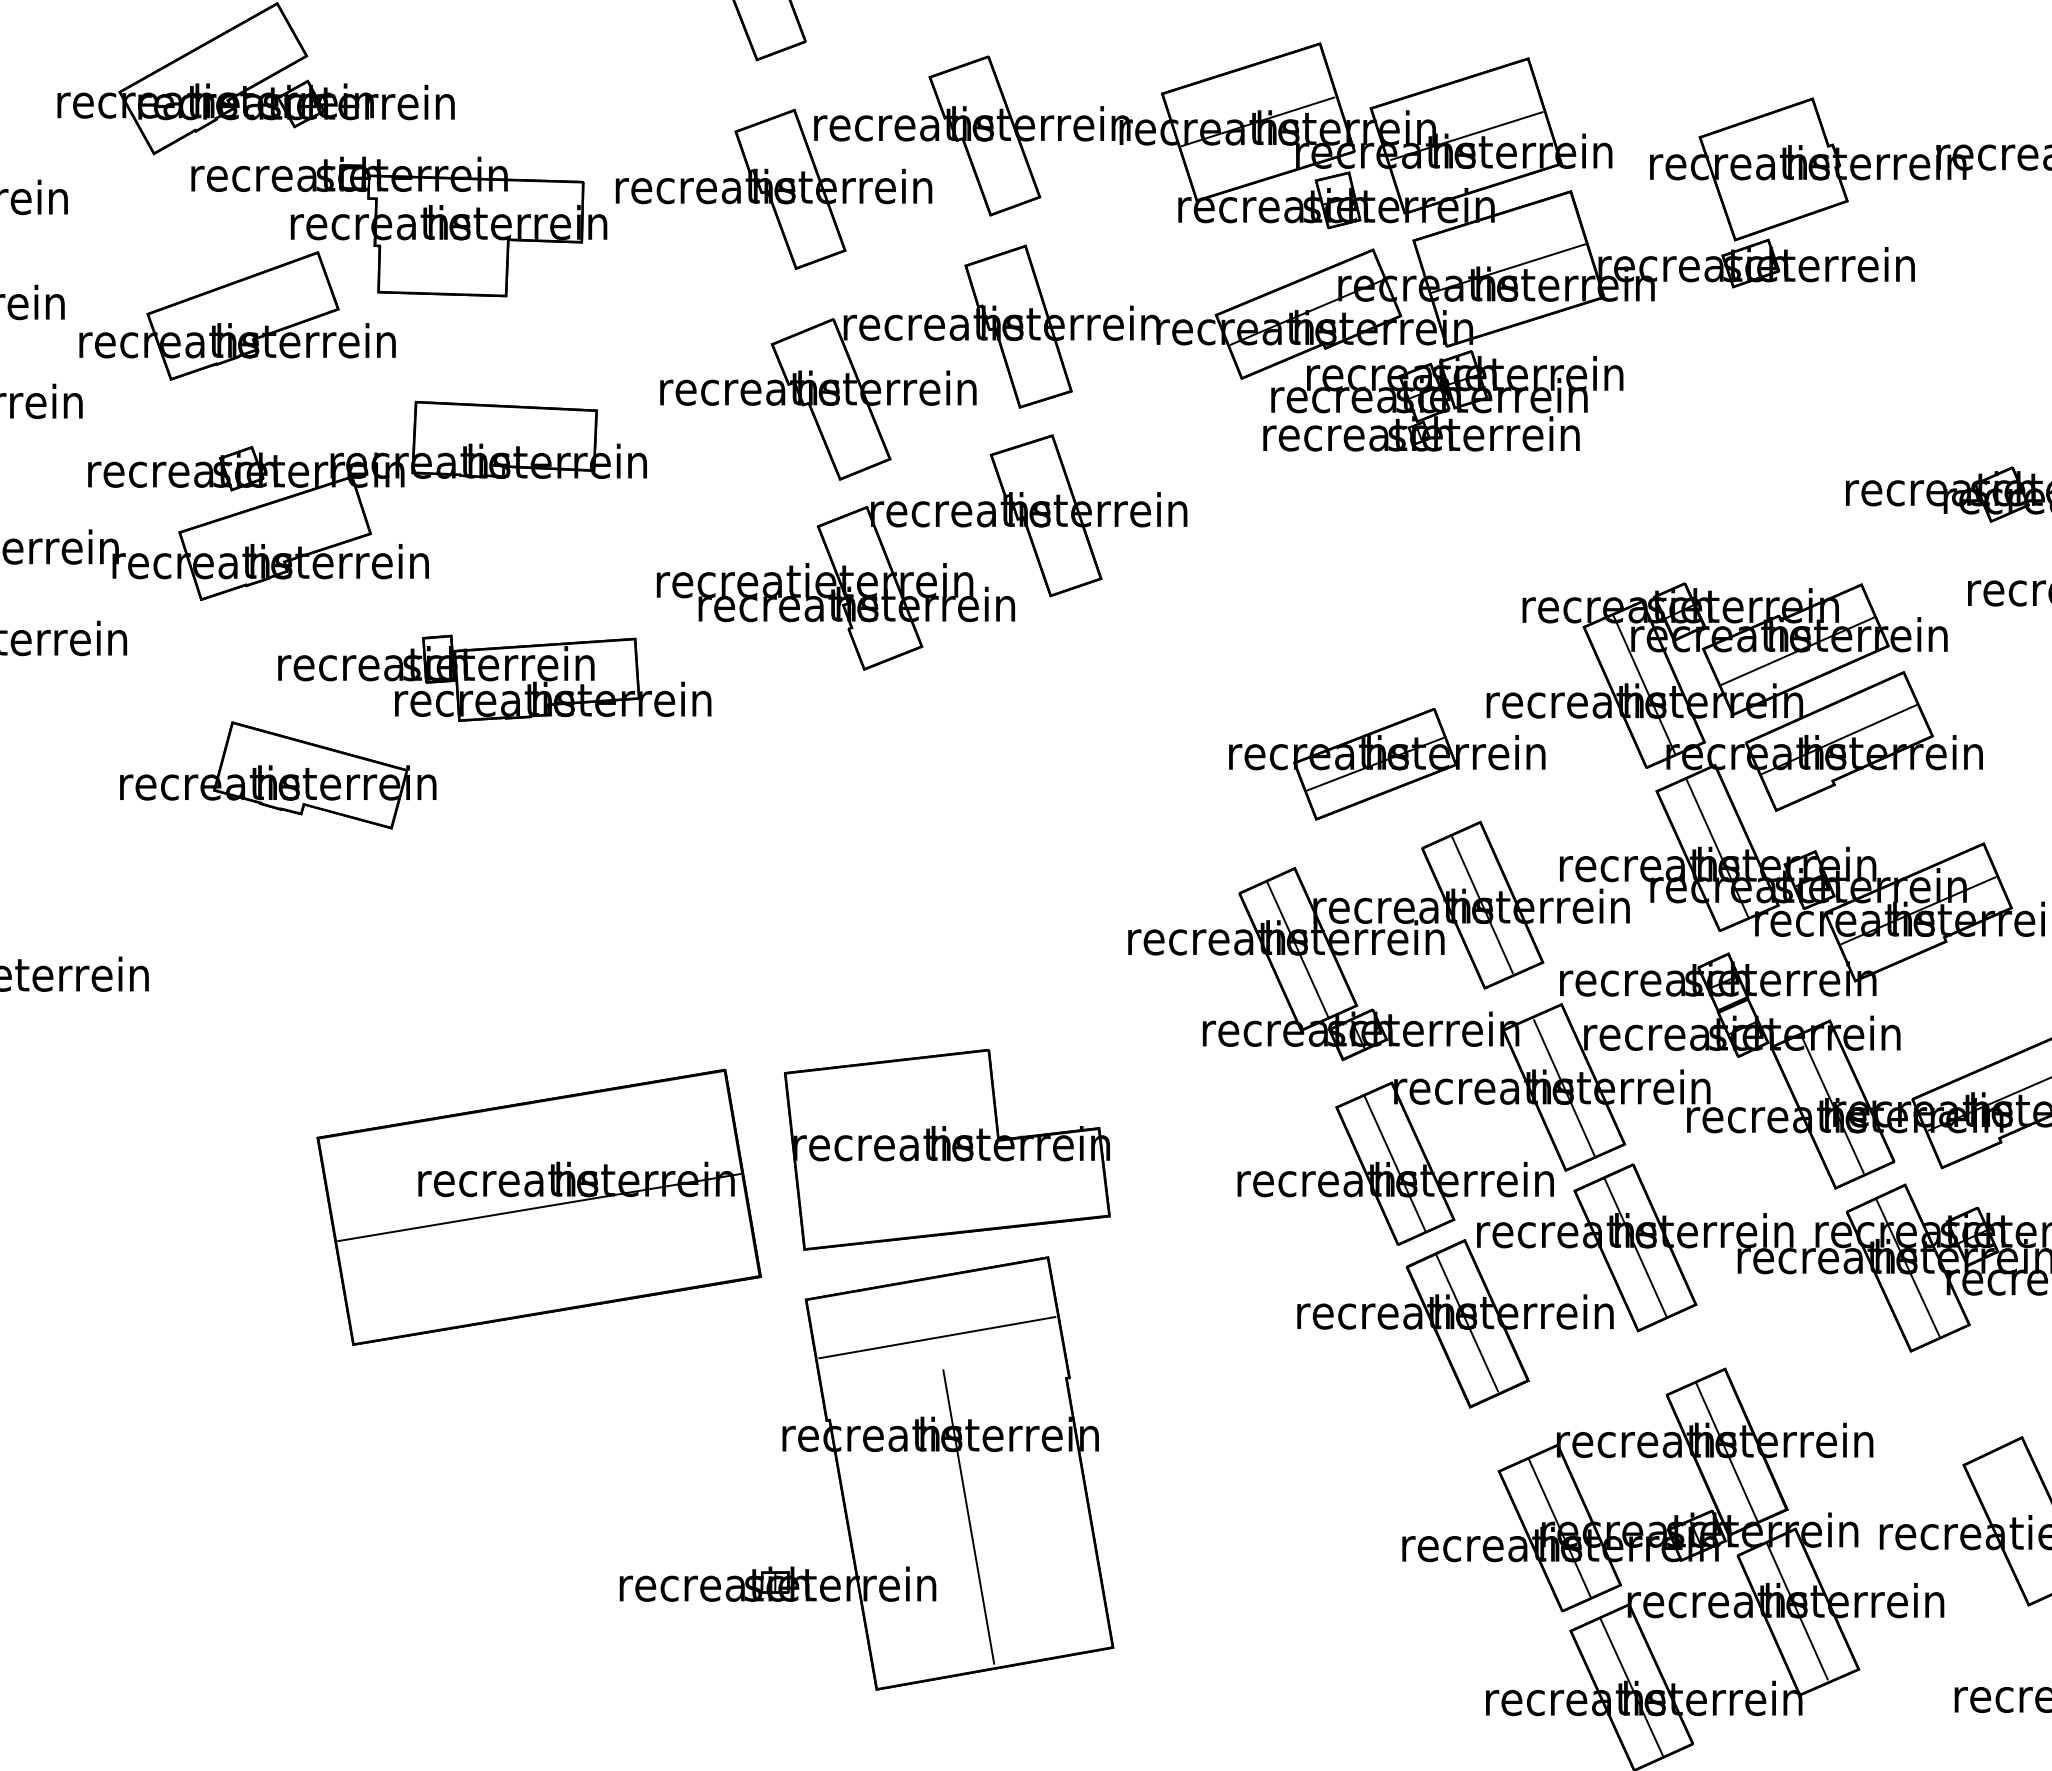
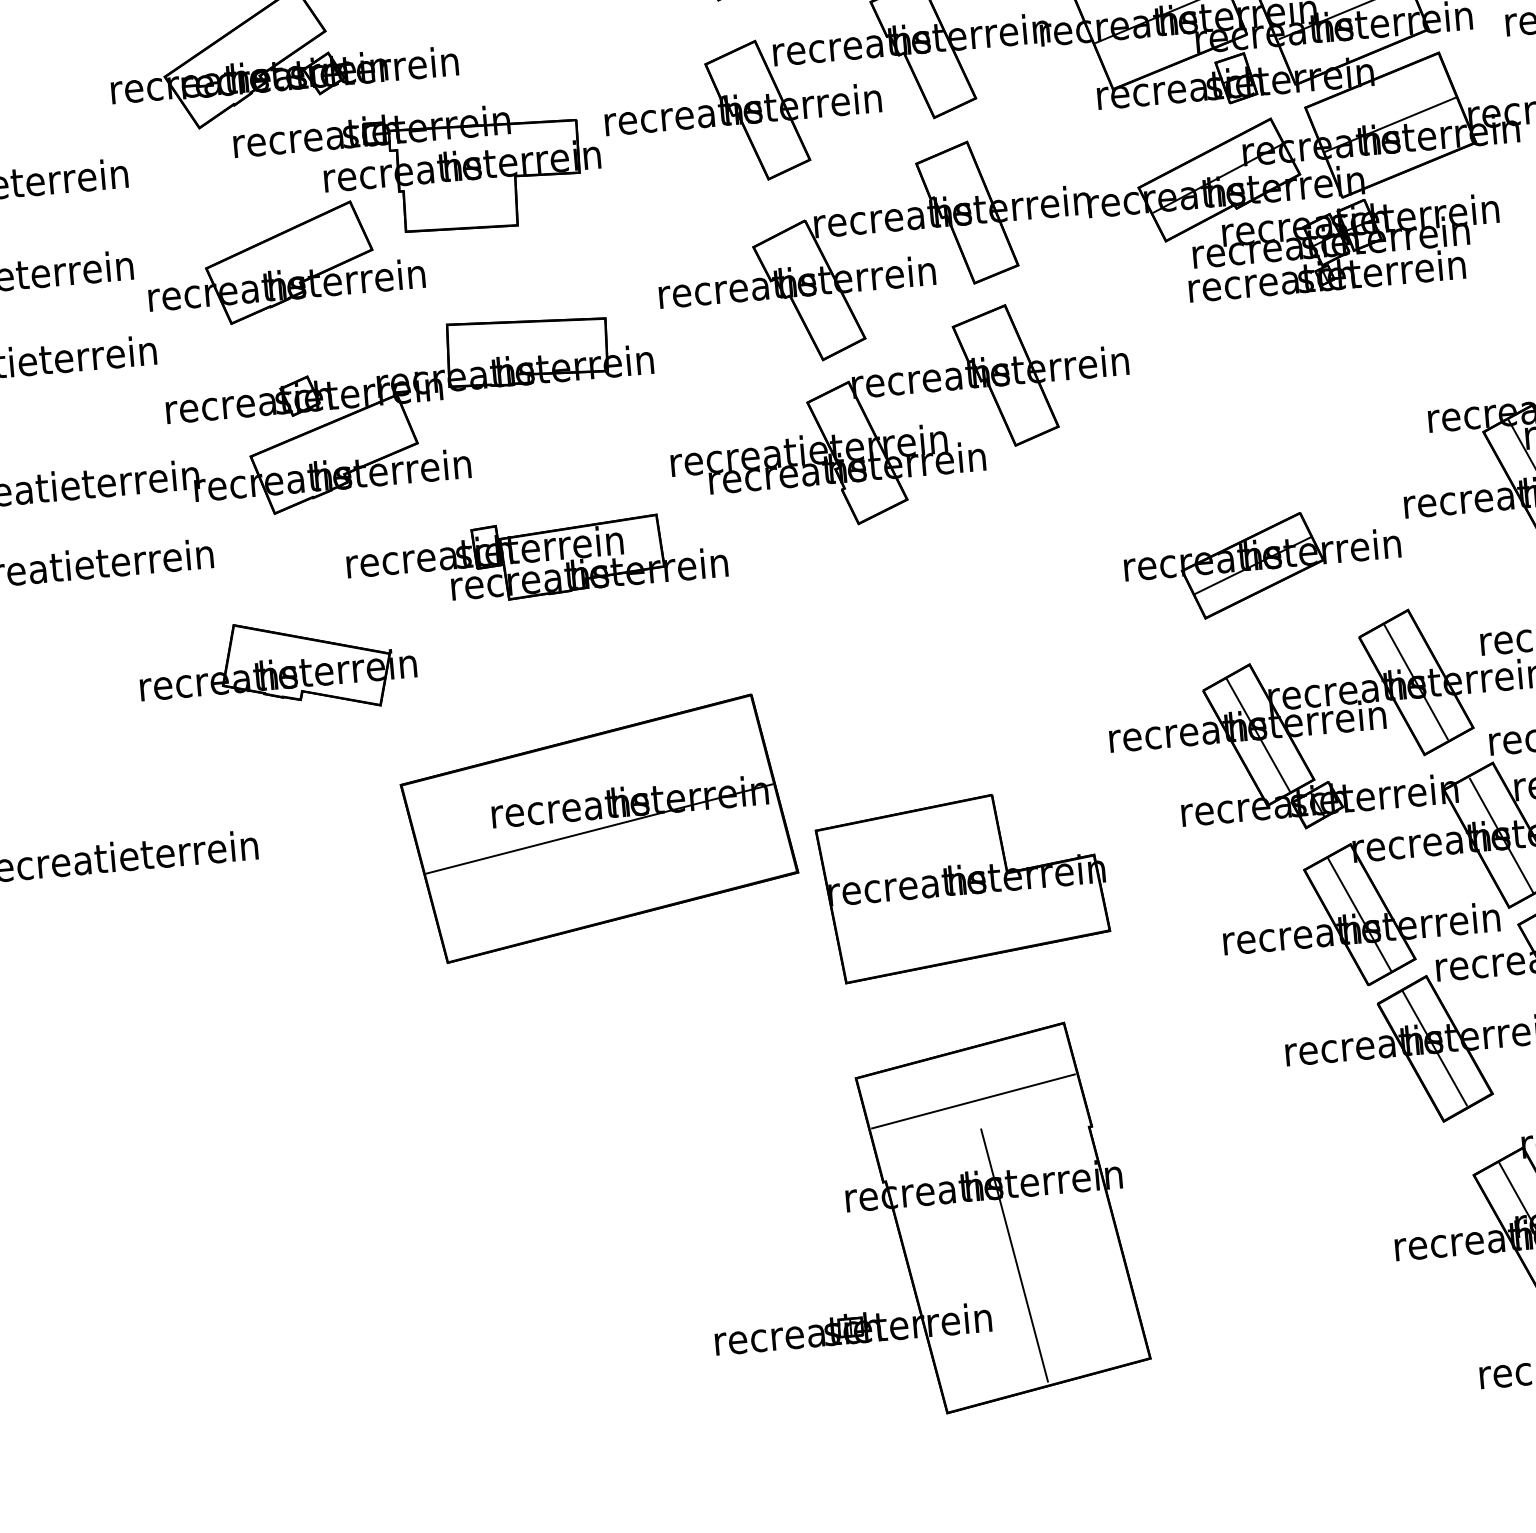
part: (1387, 764) -> (1263, 565), moved
part: (278, 775) -> (277, 667), moved
part: (947, 1149) -> (963, 884), moved
part: (538, 1206) -> (598, 828), moved

